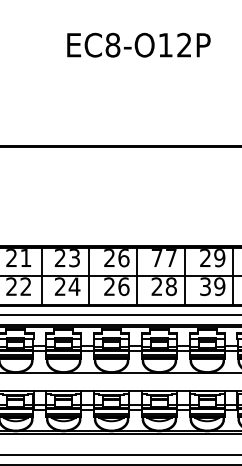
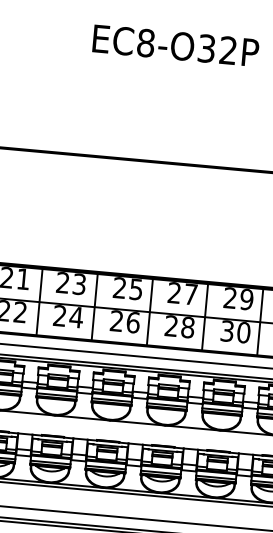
text: (165, 44) -> (206, 47), EC8-O12P -> EC8-O32P
text: (156, 257) -> (173, 292), 77 -> 27
text: (123, 258) -> (135, 290), 26 -> 25
text: (219, 286) -> (243, 332), 39 -> 30

